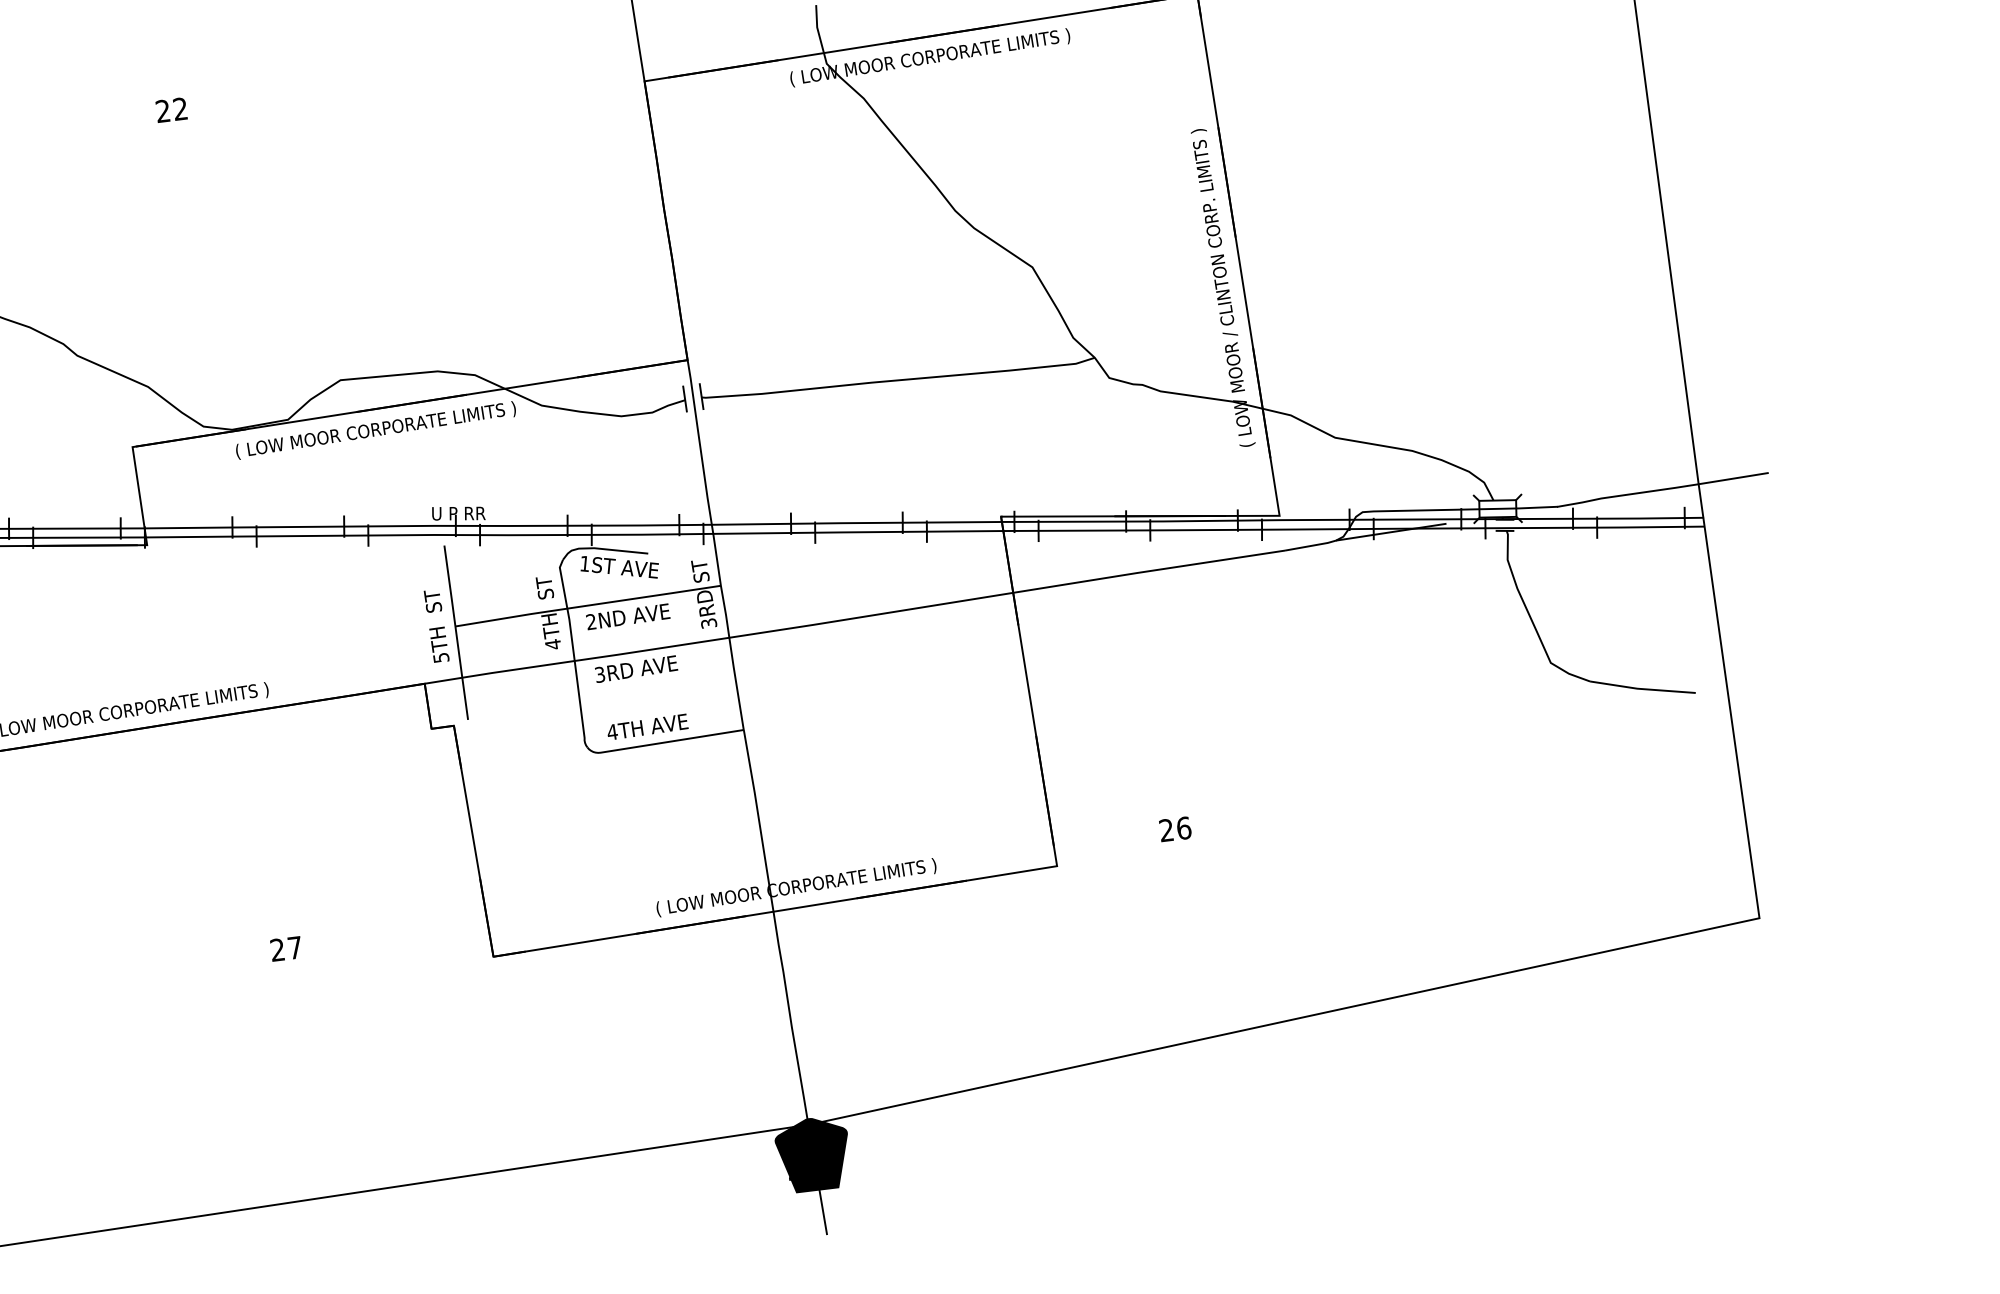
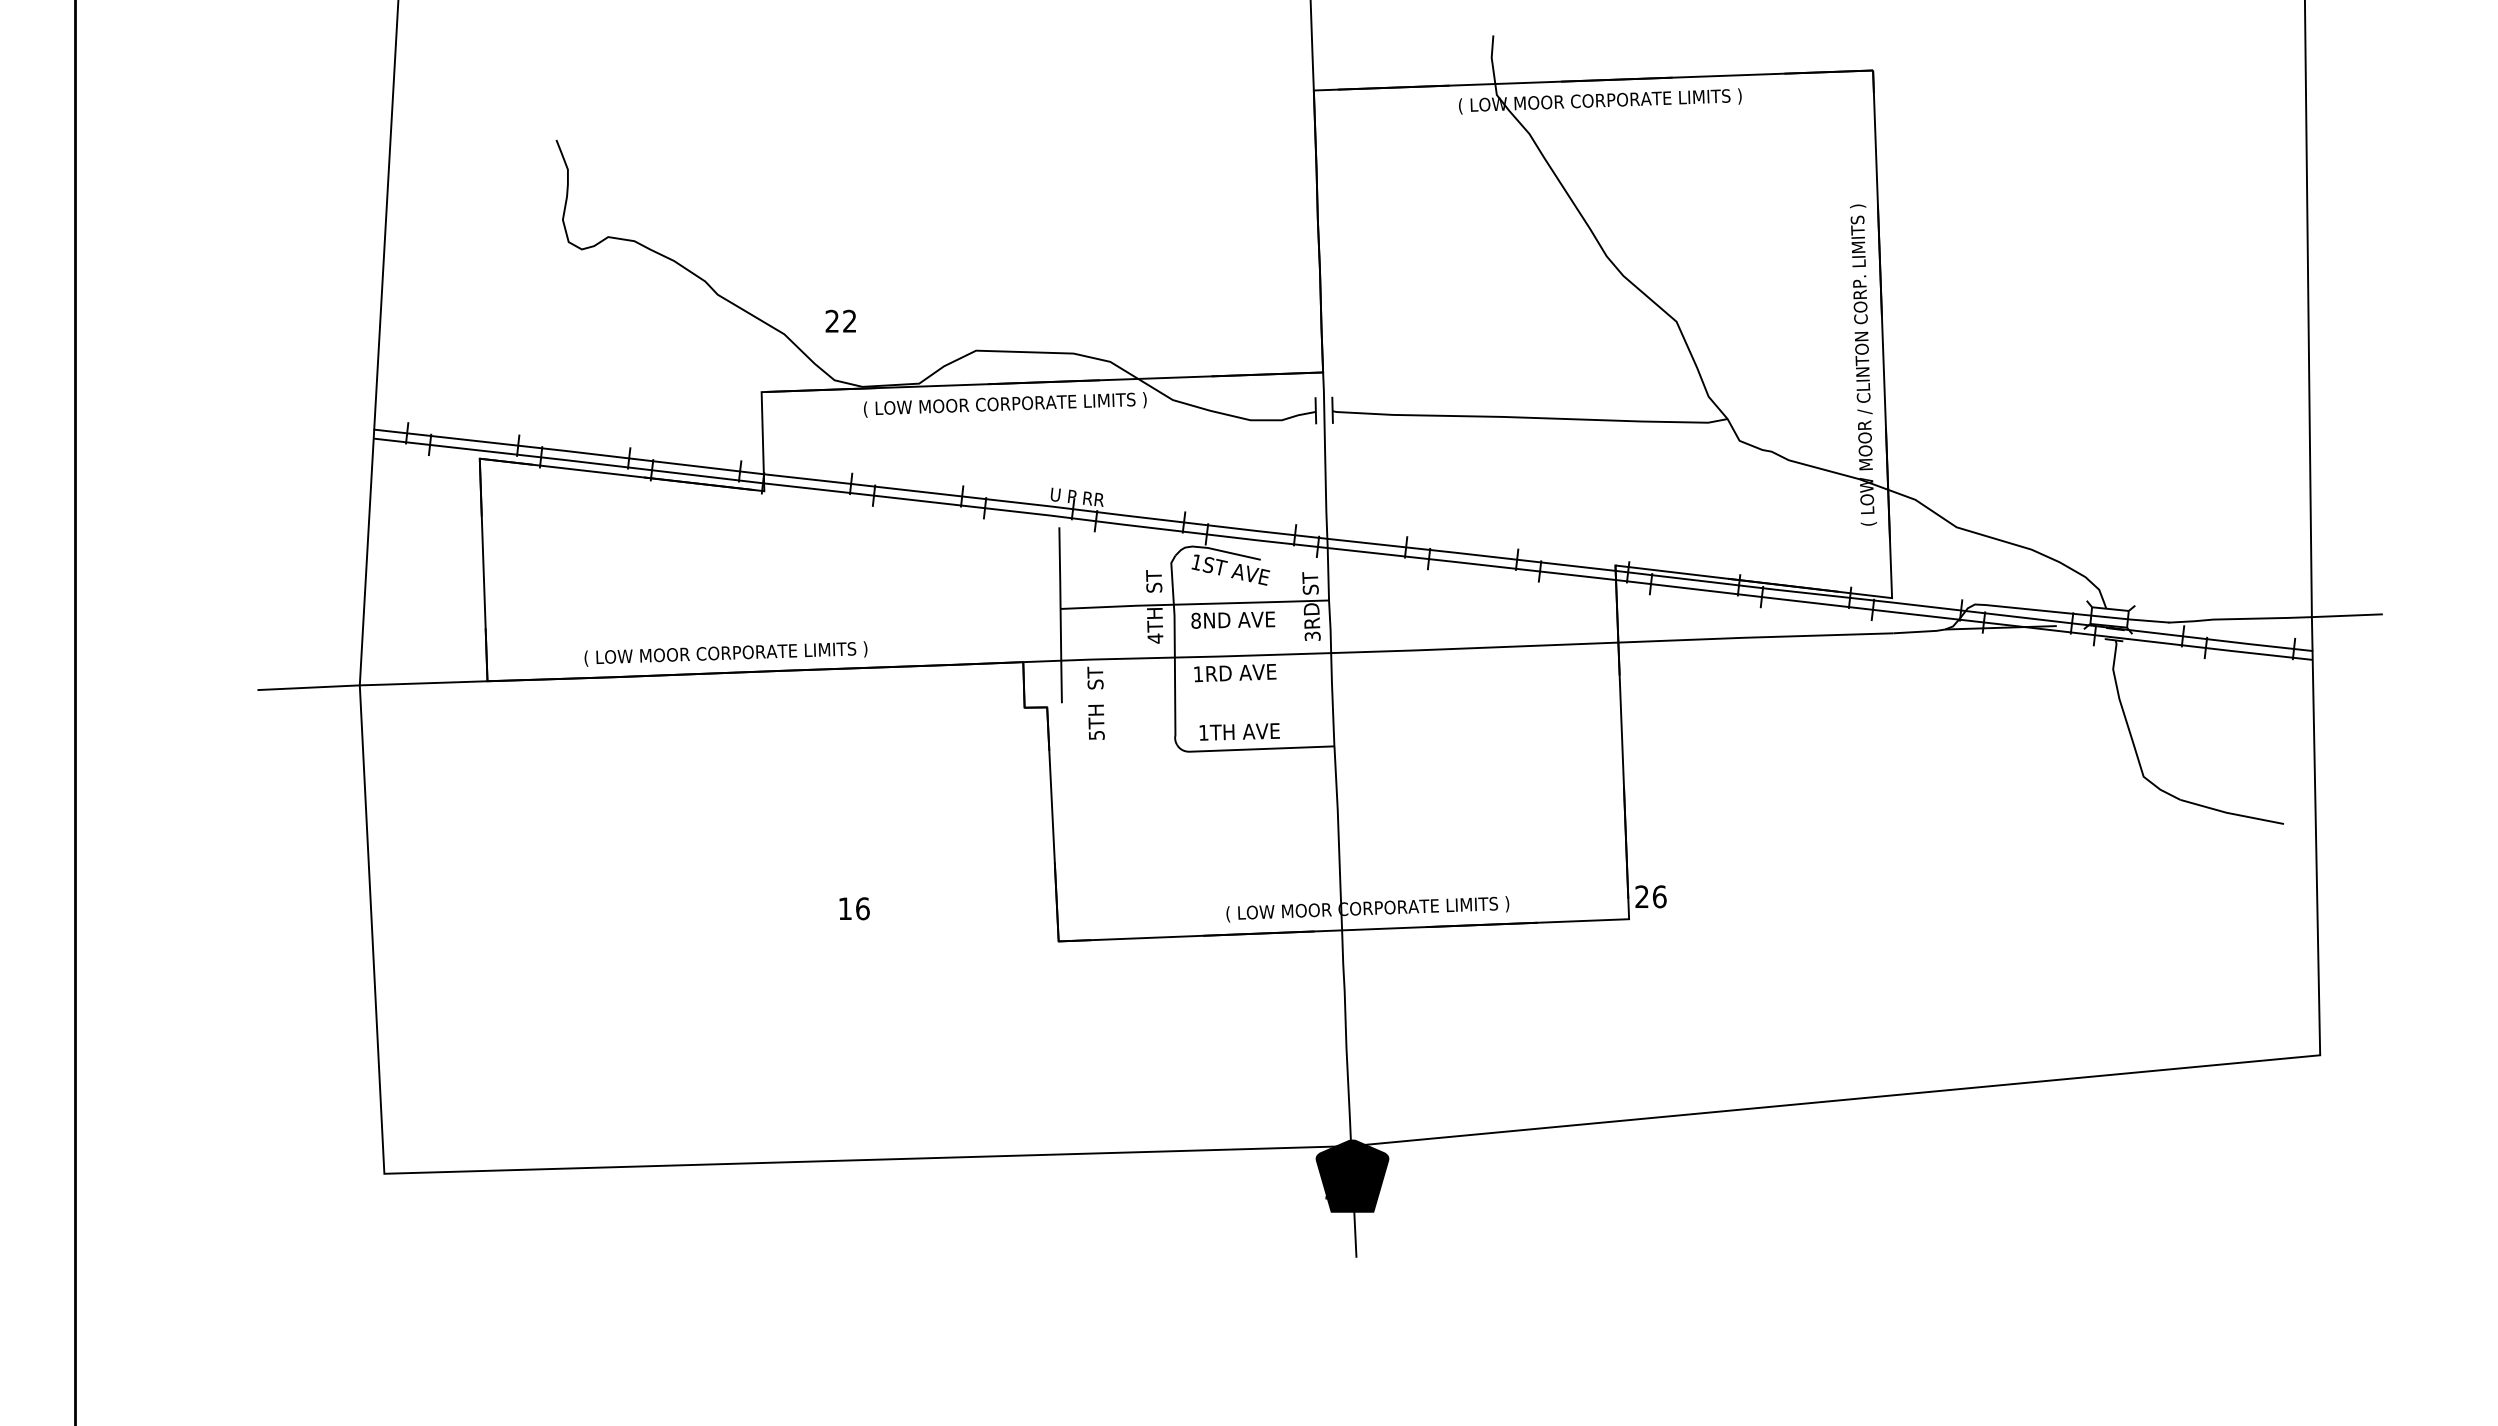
text: (171, 109) -> (840, 320), moved
text: (590, 621) -> (1195, 620), 2ND -> 8ND
text: (436, 625) -> (1095, 702), moved
text: (600, 674) -> (1198, 674), 3RD -> 1RD
text: (612, 731) -> (1203, 732), 4TH -> 1TH
text: (1174, 829) -> (1650, 896), moved
text: (285, 948) -> (853, 908), 27 -> 16

